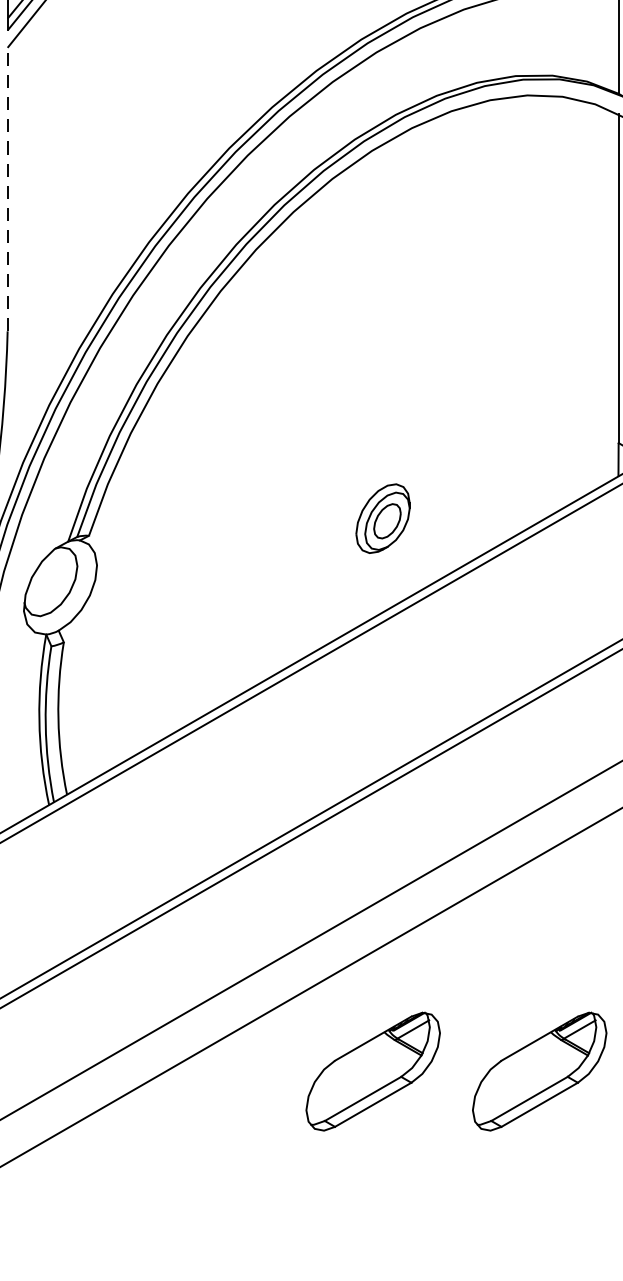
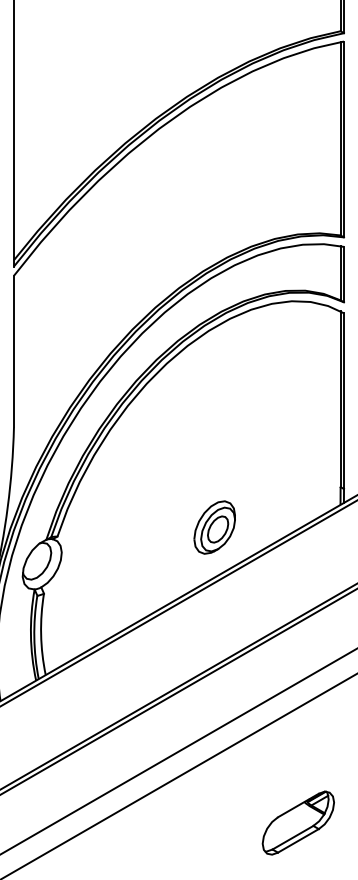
line: (6, 189) -> (13, 351), dashed -> solid
part: (382, 518) -> (214, 527), size x1.43
part: (371, 1070) -> (208, 822), removed

